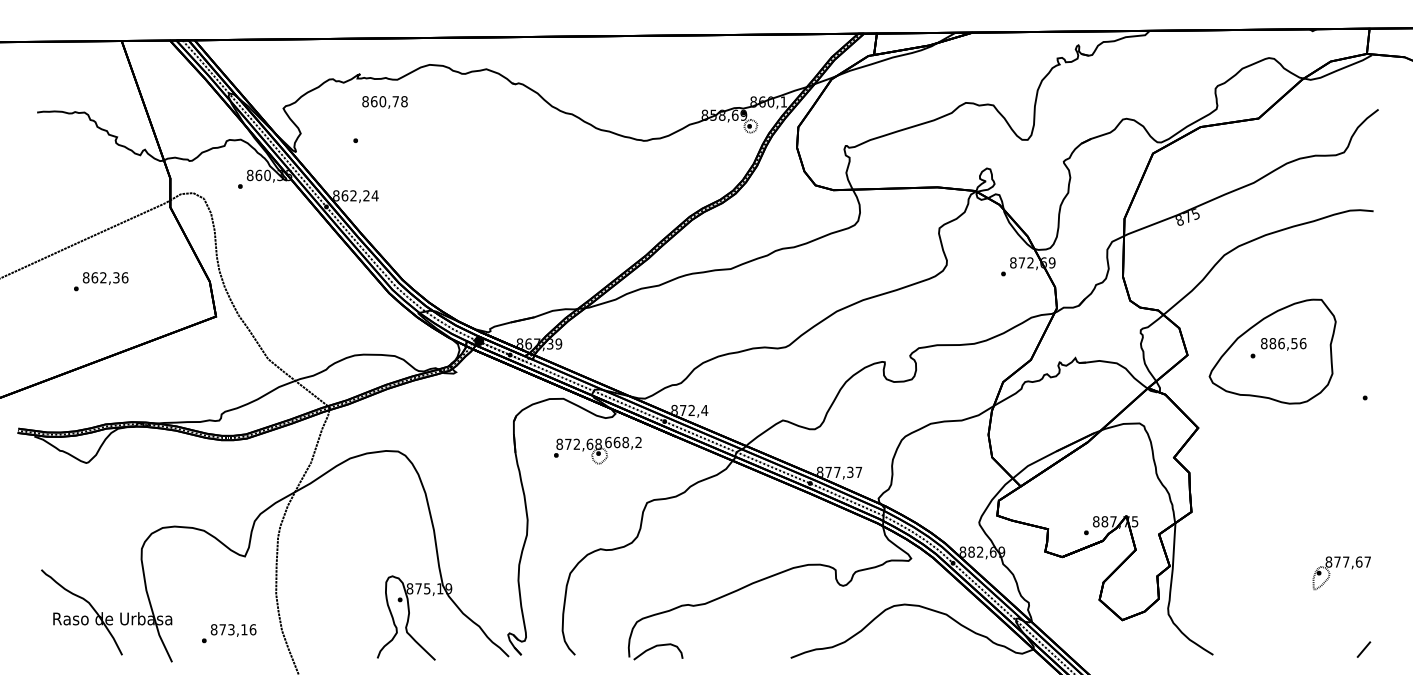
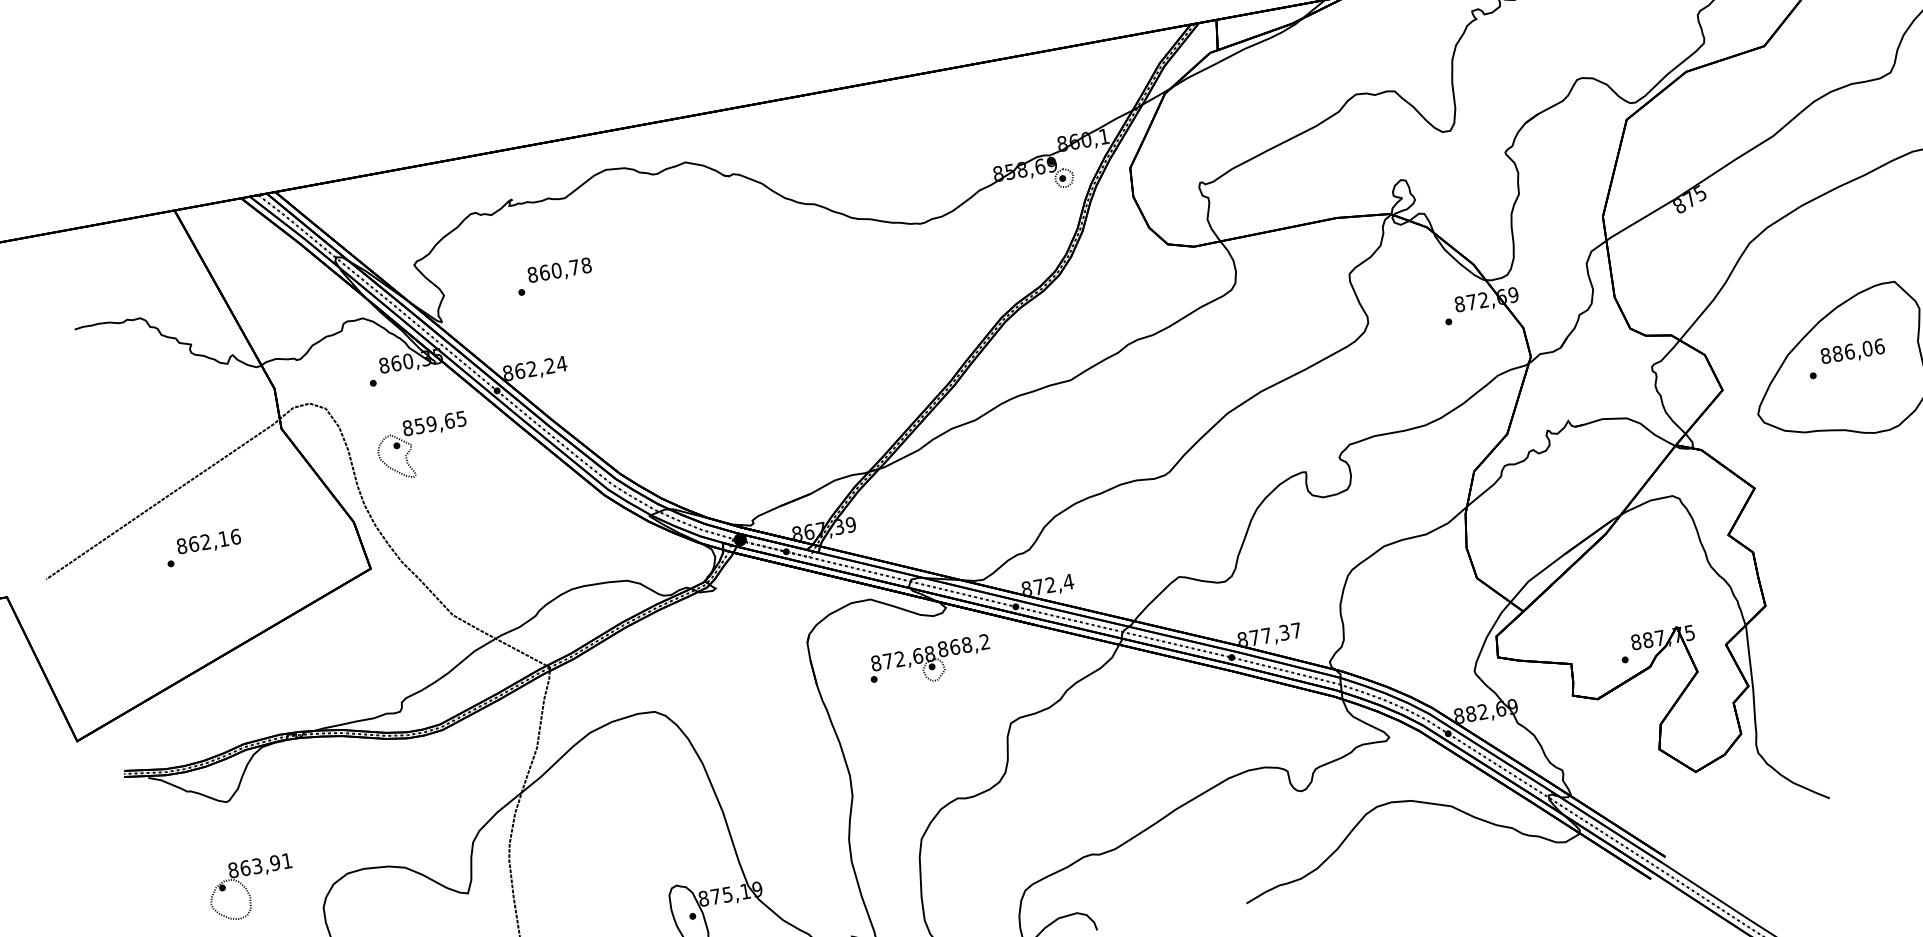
text: (384, 102) -> (559, 271), moved
part: (259, 236) -> (411, 447), added
text: (116, 277) -> (223, 538), 862,36 -> 862,16
text: (1294, 343) -> (1867, 348), 886,56 -> 886,06
text: (608, 441) -> (942, 647), 668,2 -> 868,2
part: (93, 526) -> (251, 888), added

